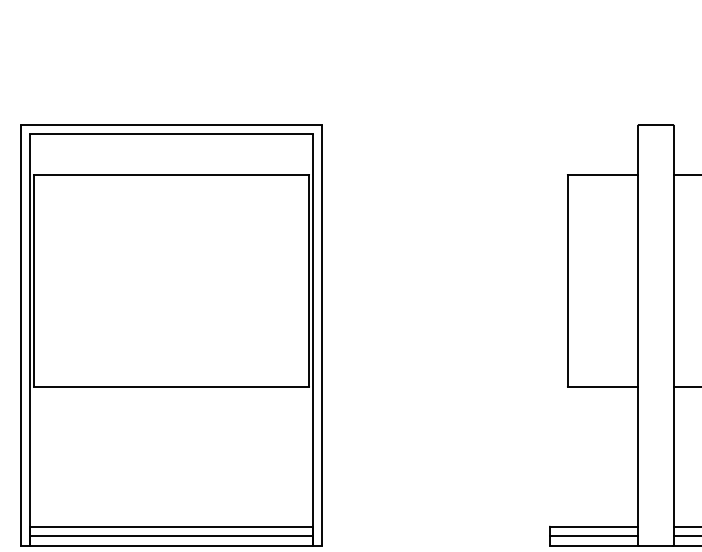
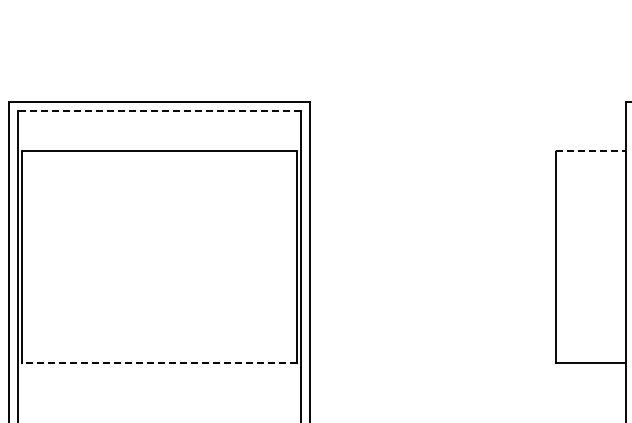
line: (171, 134) -> (159, 111), solid -> dashed
line: (603, 174) -> (591, 151), solid -> dashed
line: (171, 386) -> (159, 363), solid -> dashed

